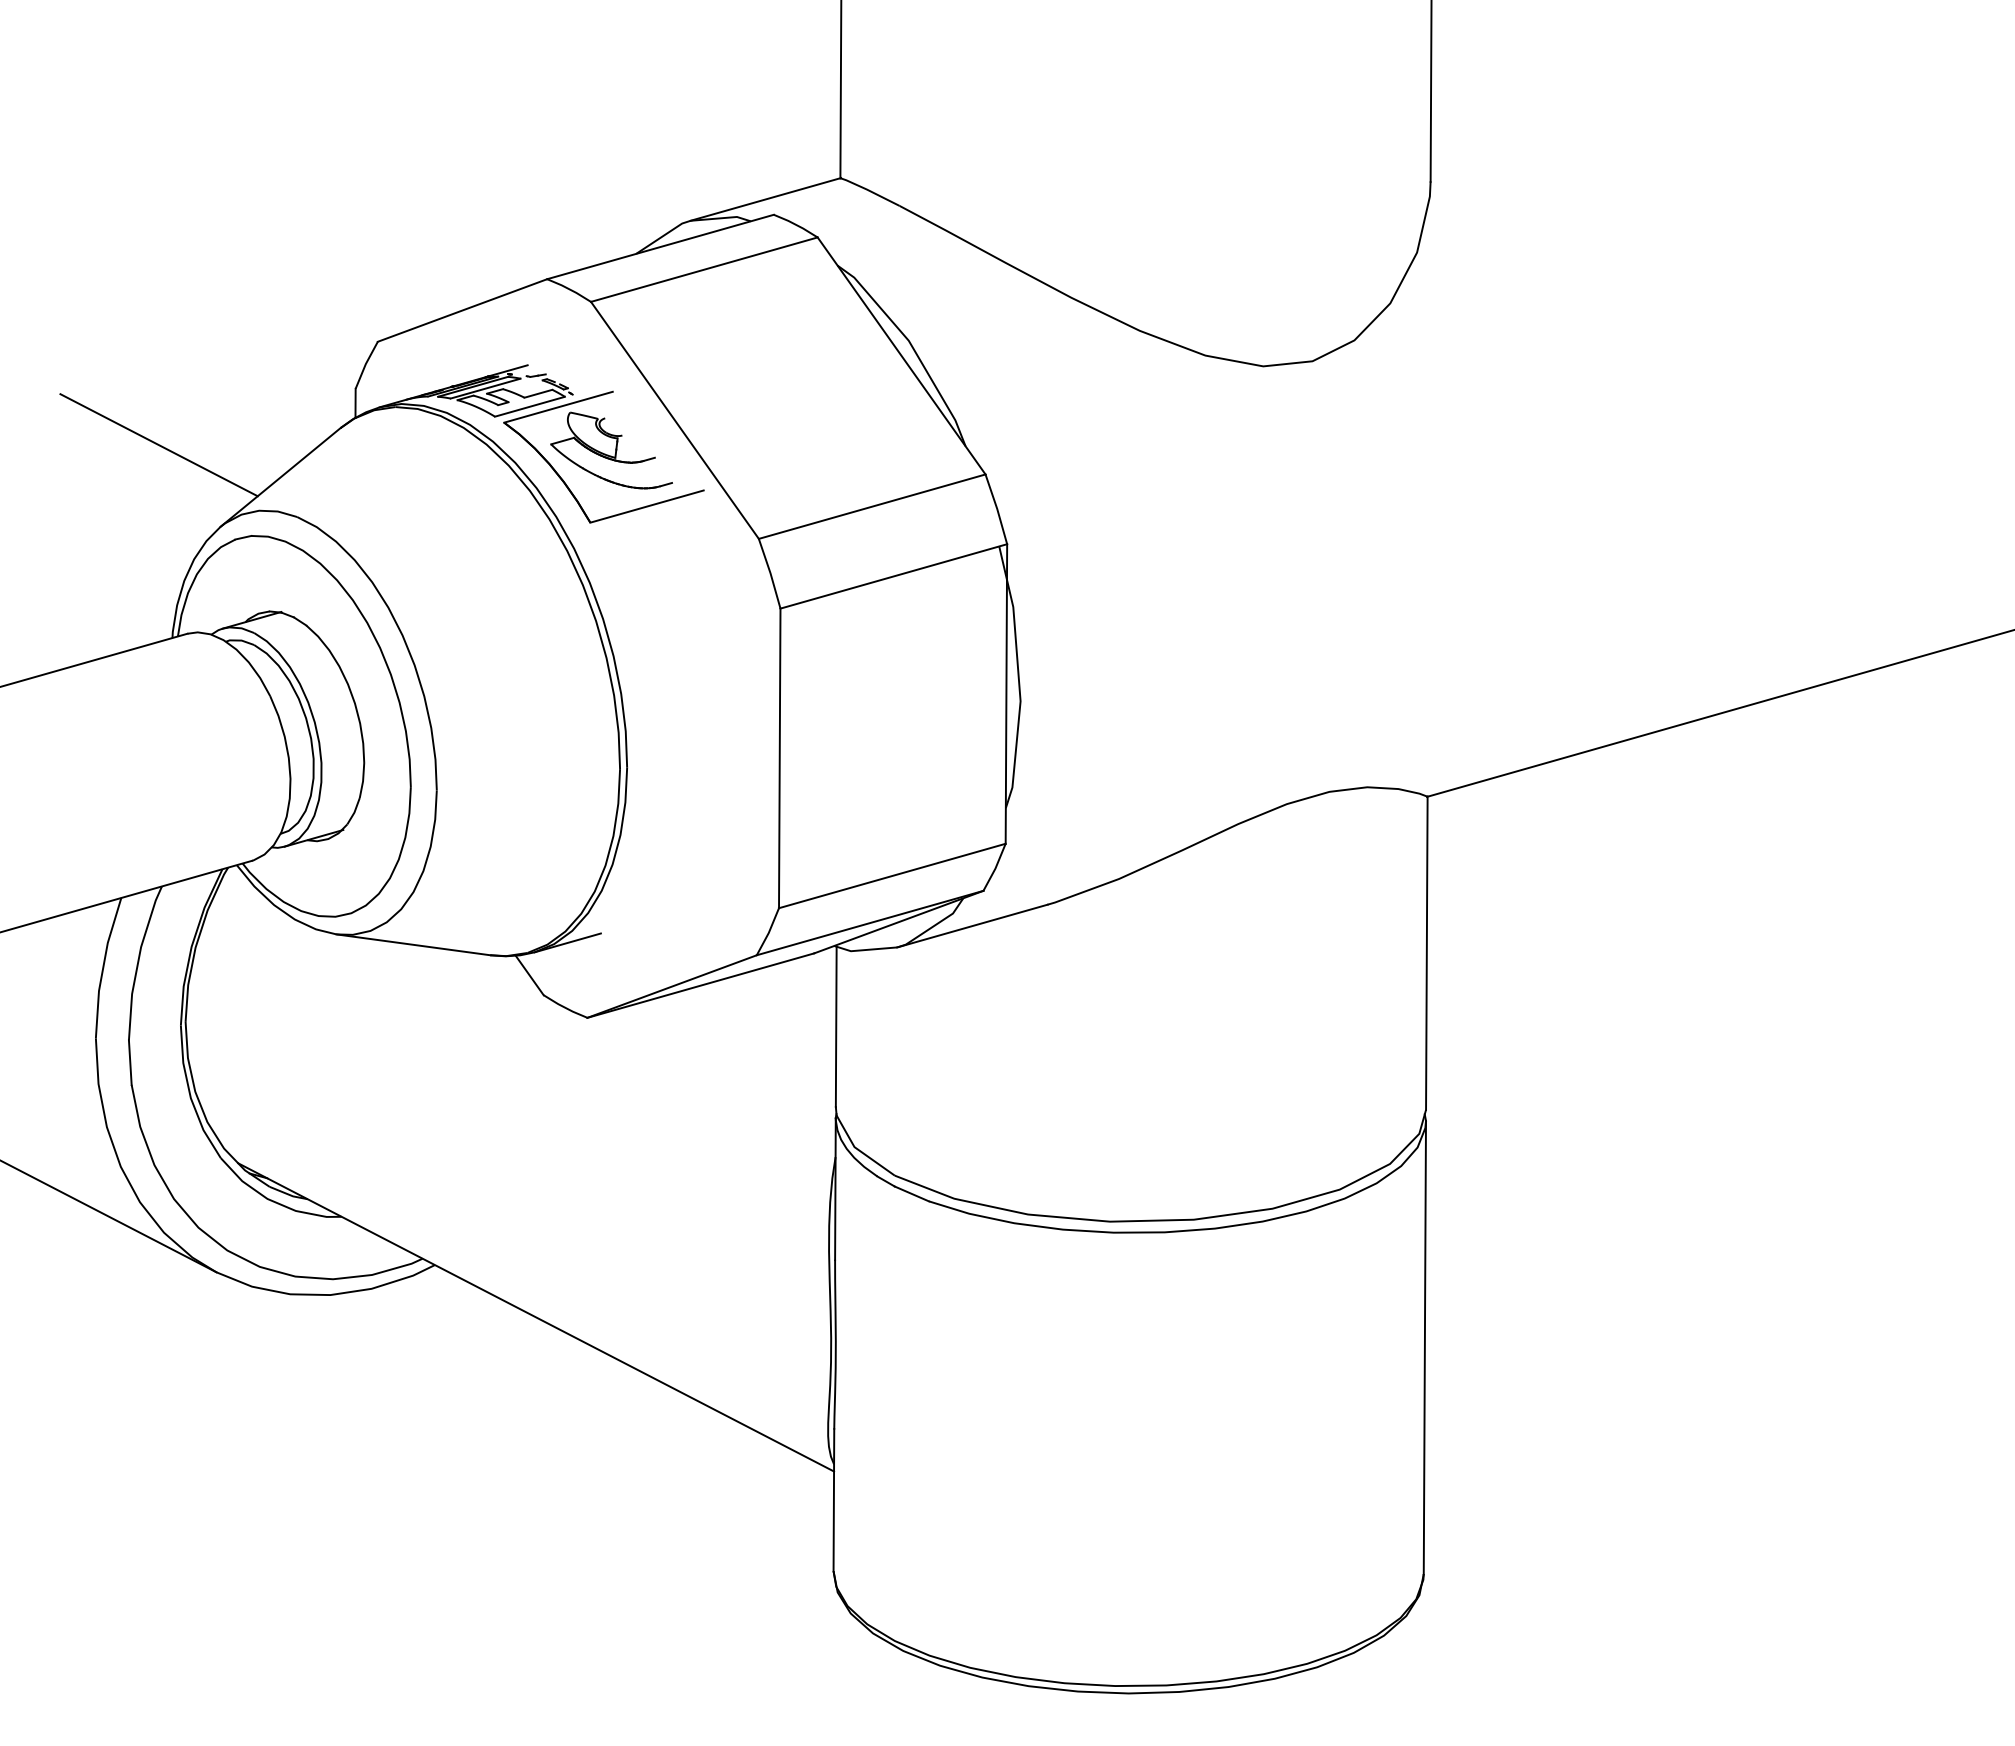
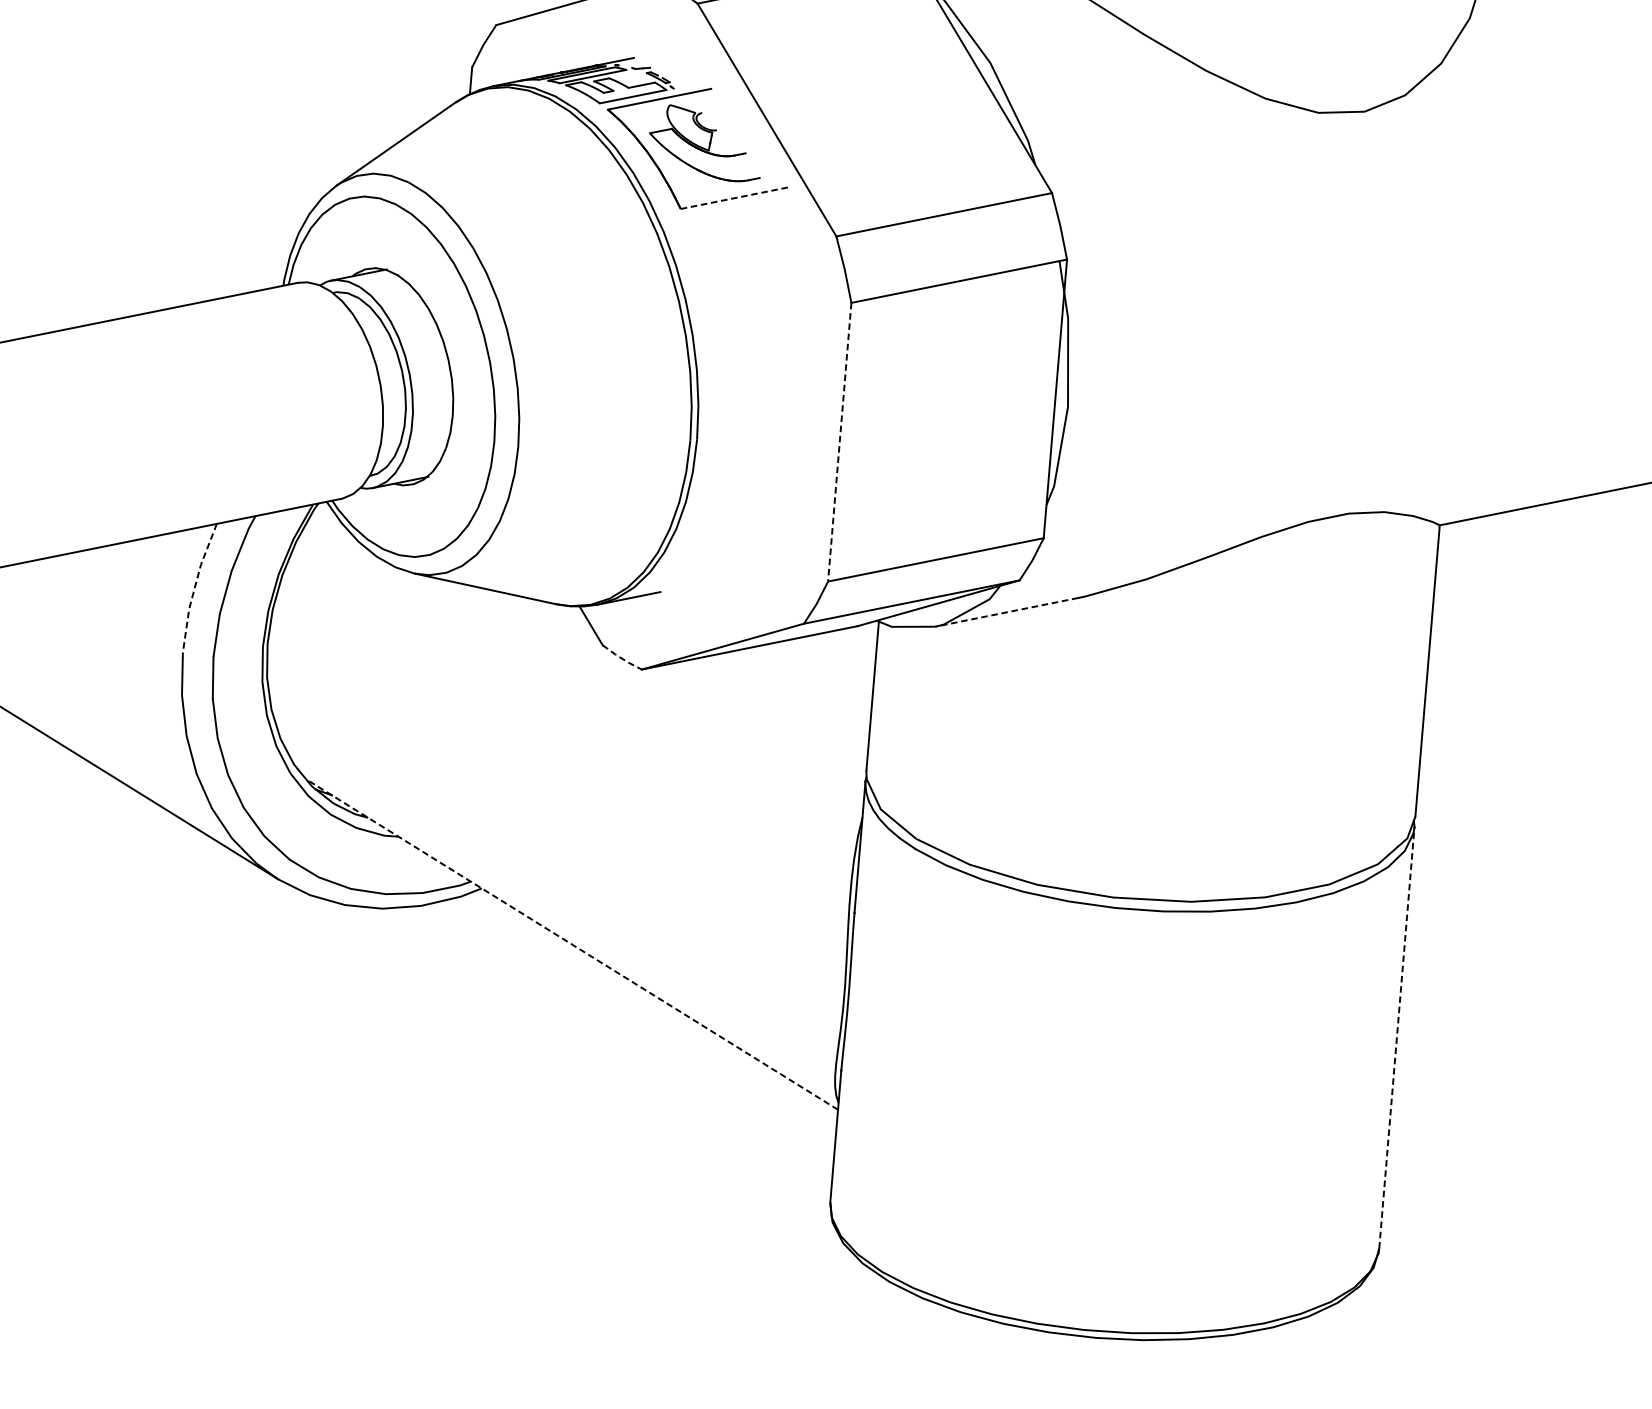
line: (158, 445) -> (284, 105), removed
line: (647, 506) -> (735, 198), solid -> dashed
line: (779, 758) -> (839, 442), solid -> dashed
line: (971, 926) -> (1005, 612), solid -> dashed
line: (103, 967) -> (195, 587), solid -> dashed
line: (565, 1007) -> (622, 658), solid -> dashed
line: (535, 1317) -> (571, 944), solid -> dashed
line: (1424, 1347) -> (1396, 1037), solid -> dashed

